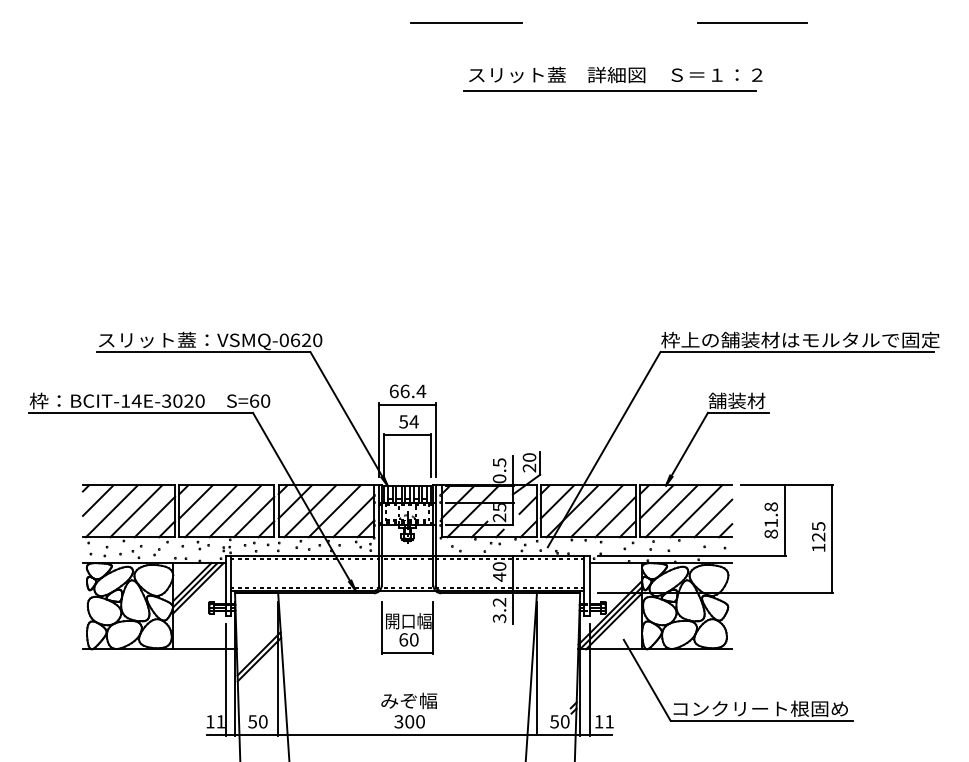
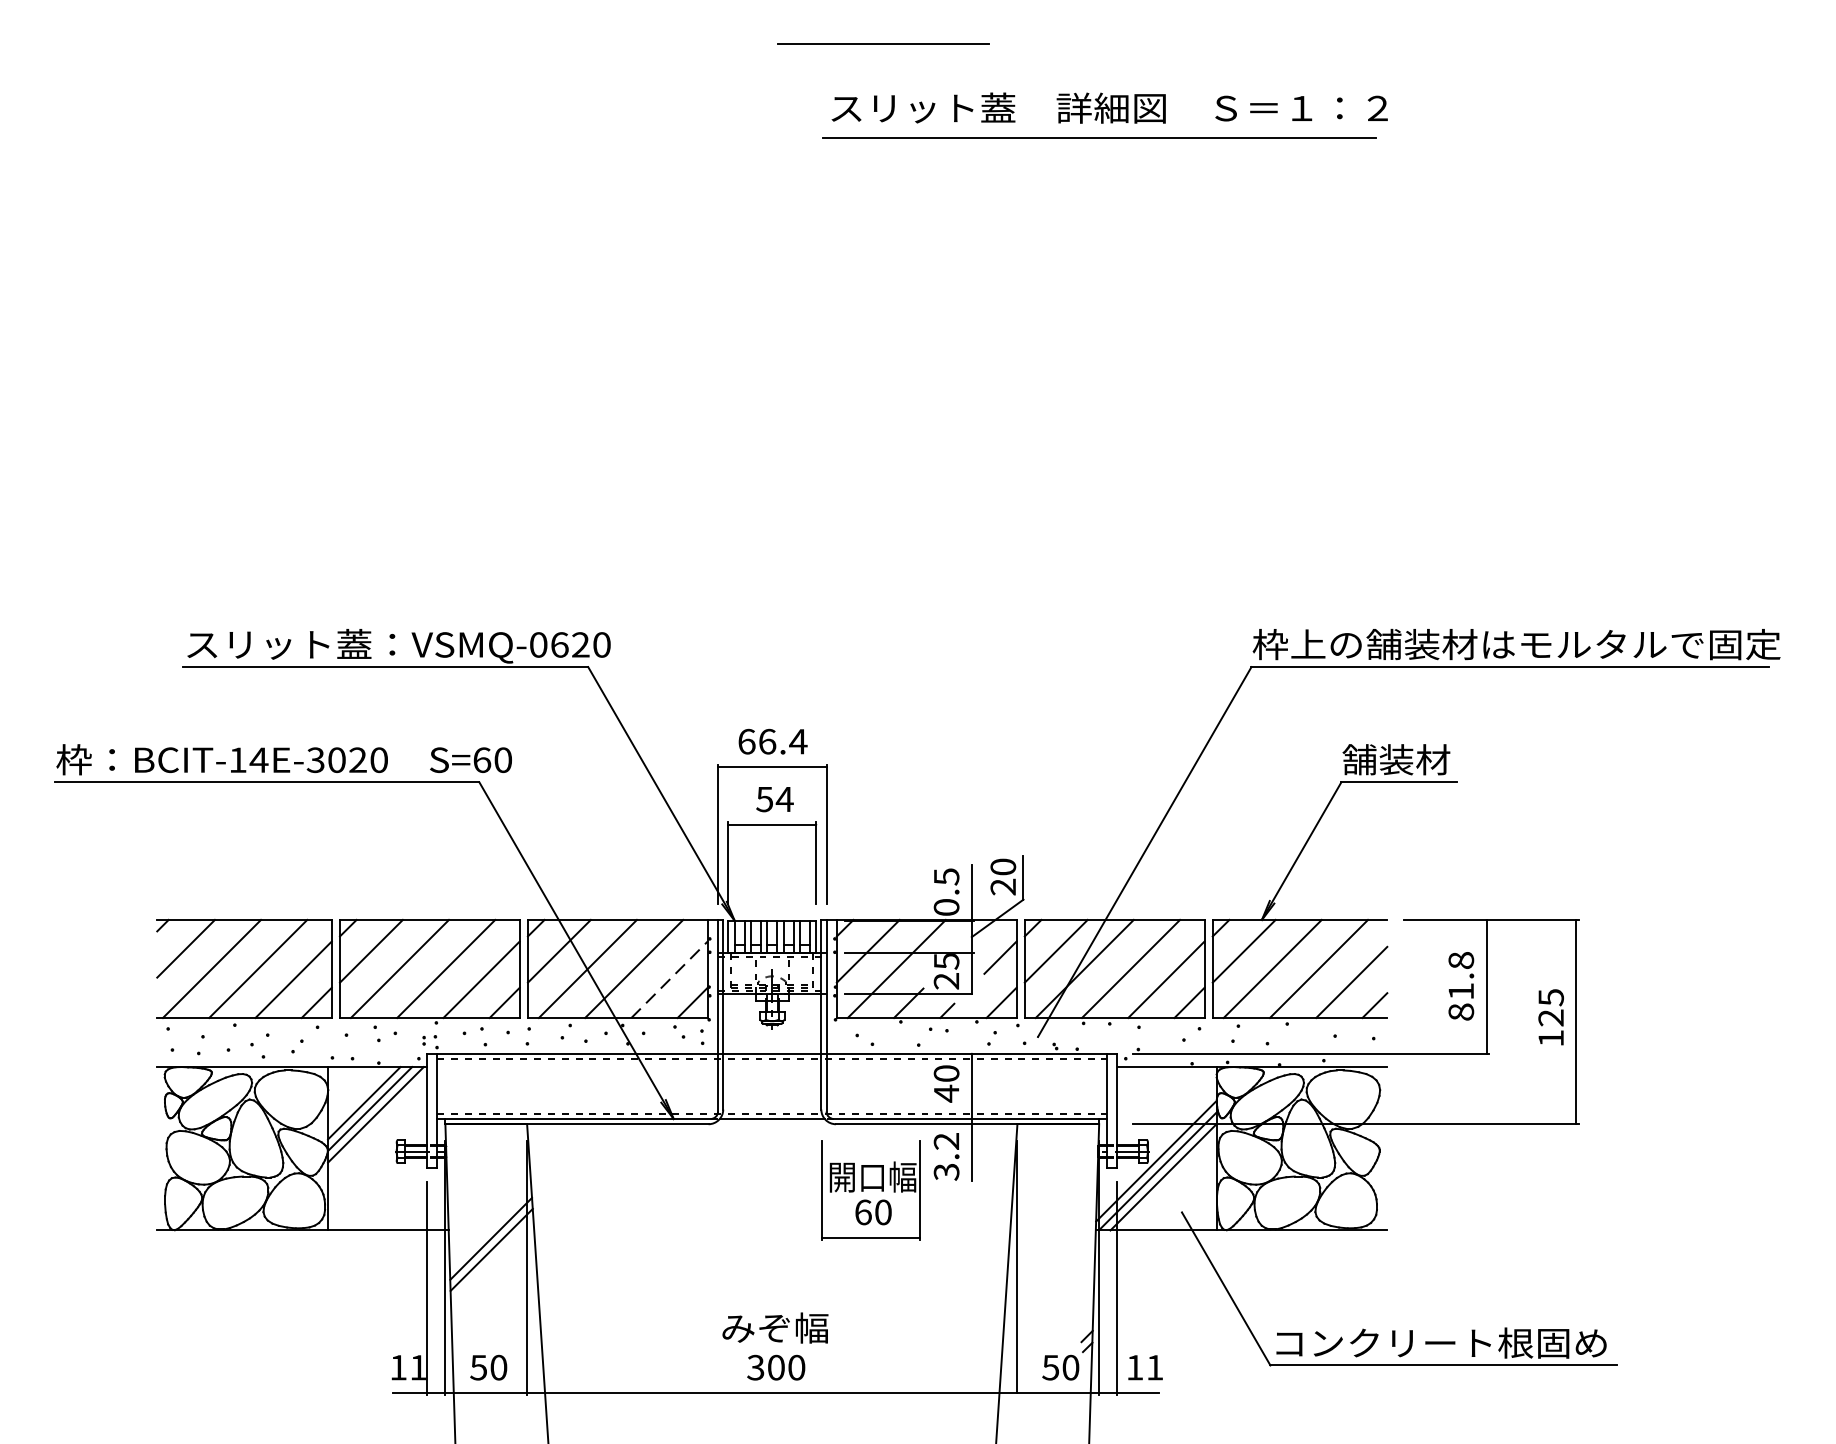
line: (752, 23) -> (1425, 44), removed
part: (612, 78) -> (1103, 114), moved
line: (353, 517) -> (669, 980), solid -> dashed
part: (407, 627) -> (870, 1189), moved

